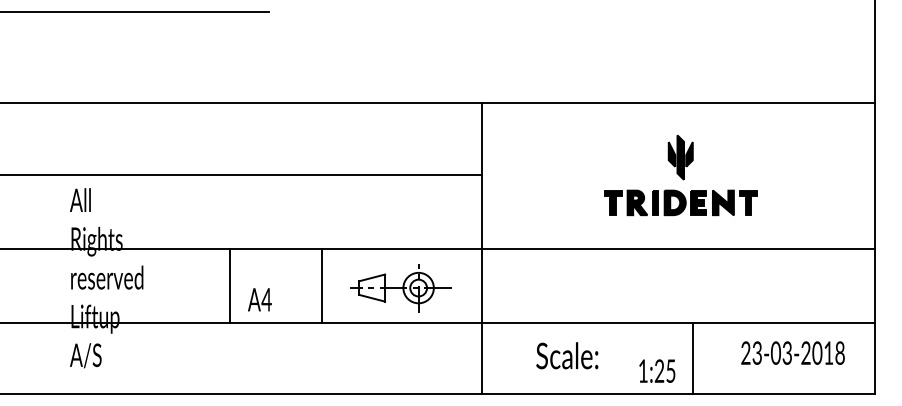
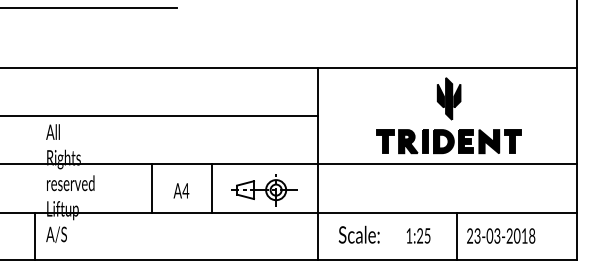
part: (679, 174) -> (448, 115), size x1.43
text: (260, 299) -> (181, 190), moved
text: (793, 352) -> (501, 235), moved
text: (566, 355) -> (358, 234), moved
line: (53, 358) -> (35, 236), added
text: (657, 370) -> (418, 235), moved

